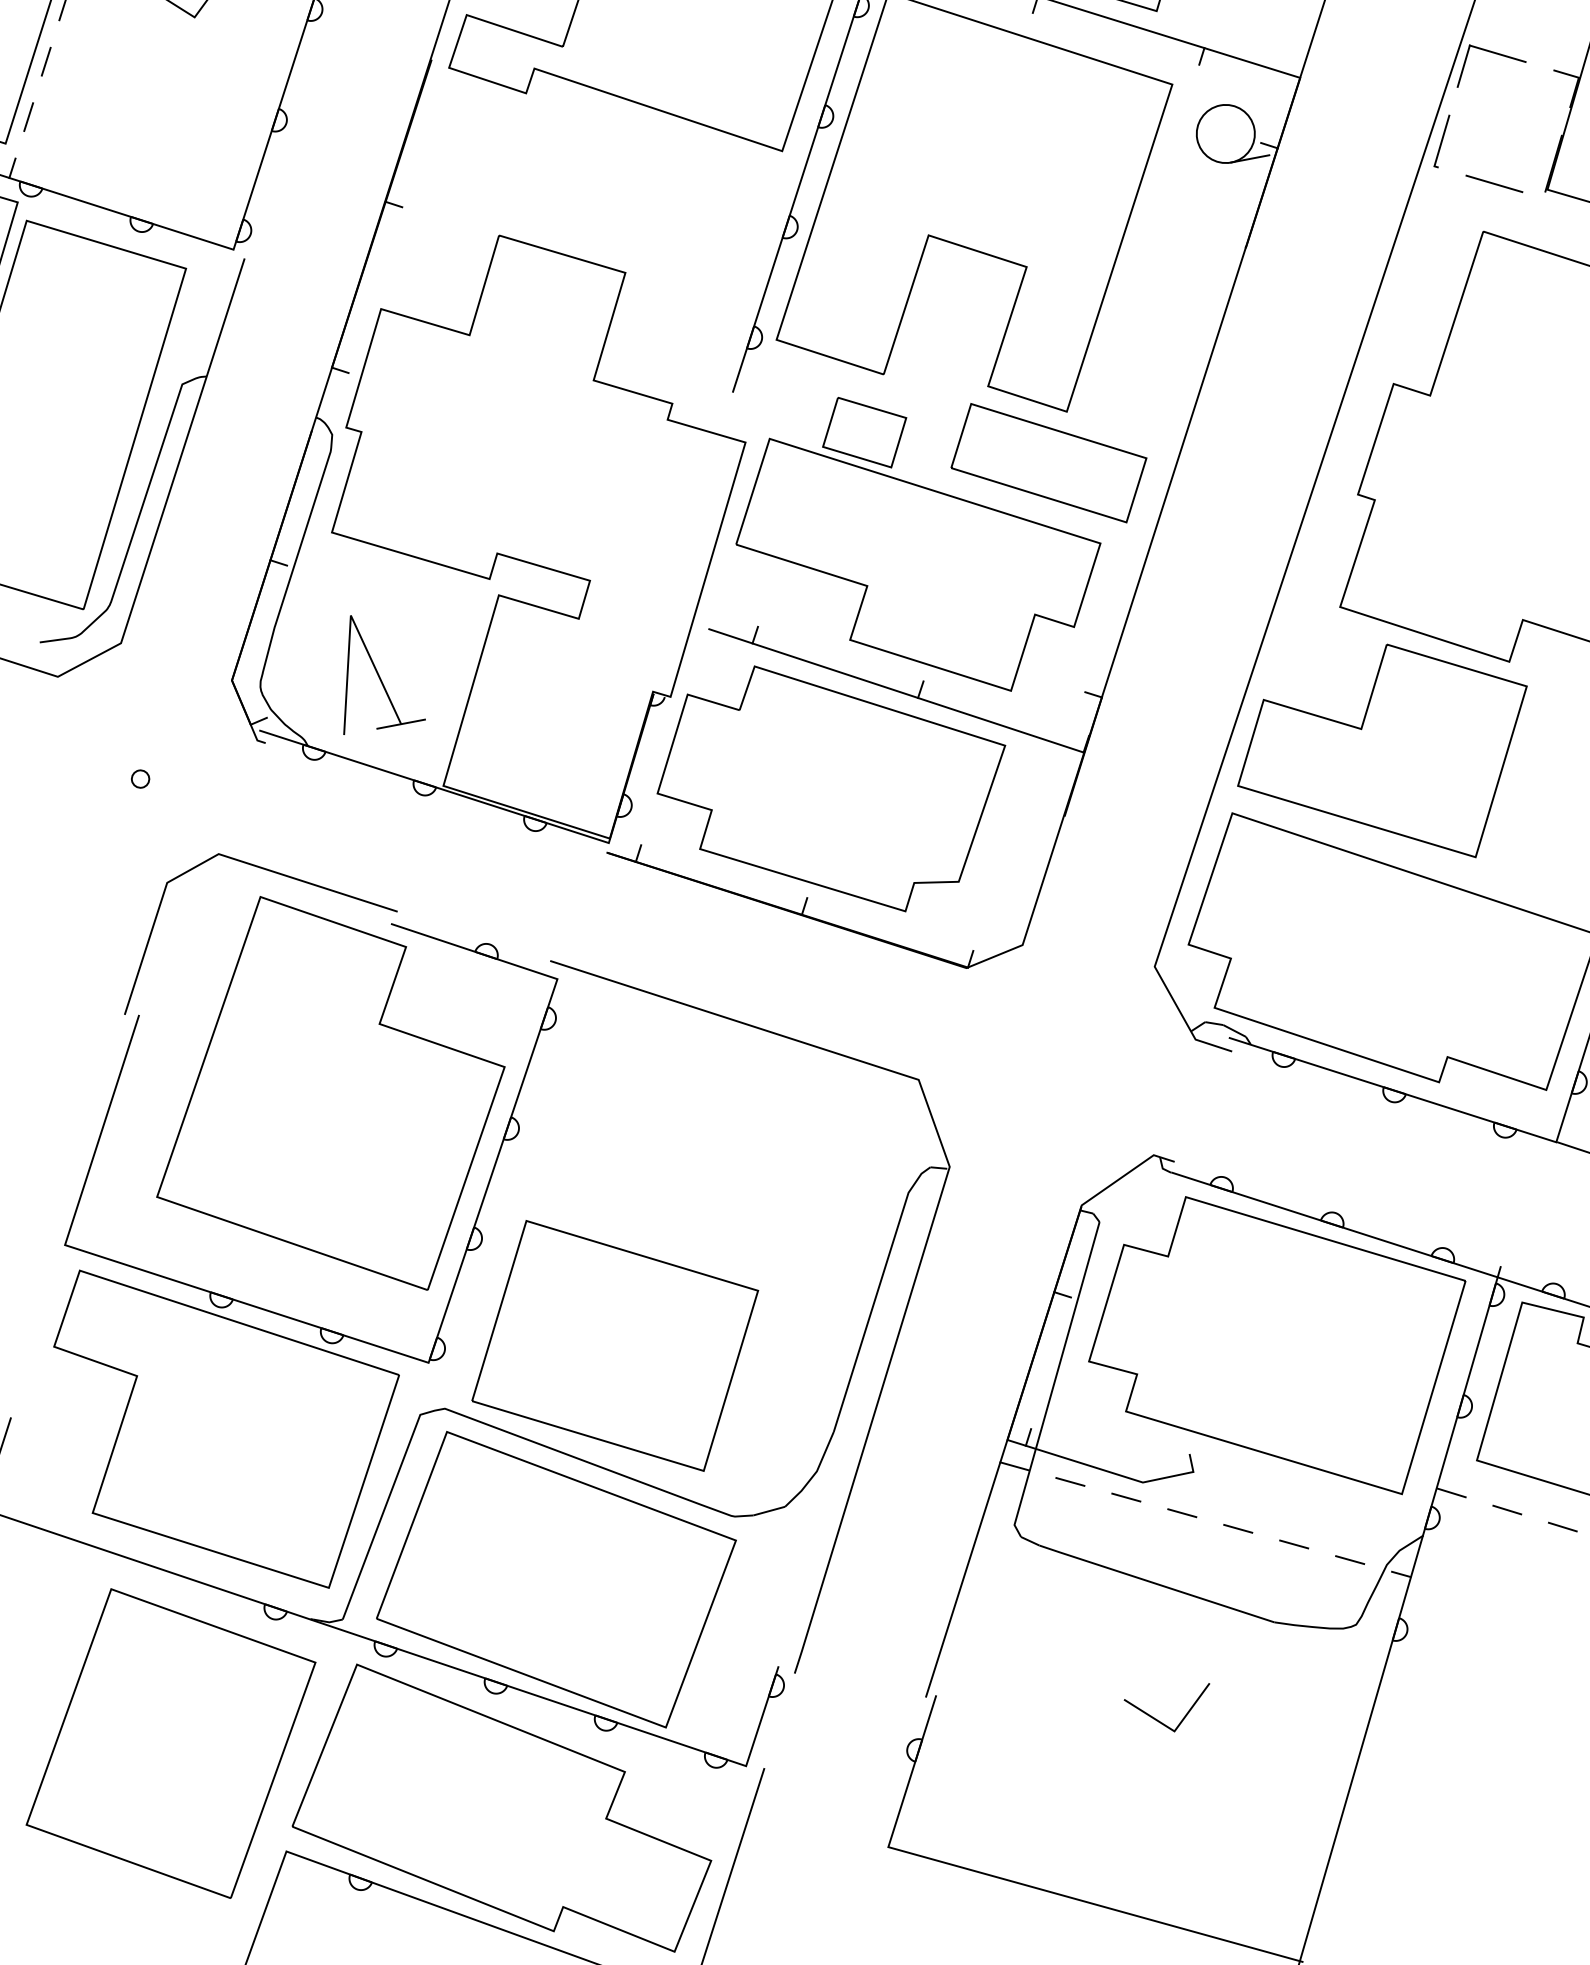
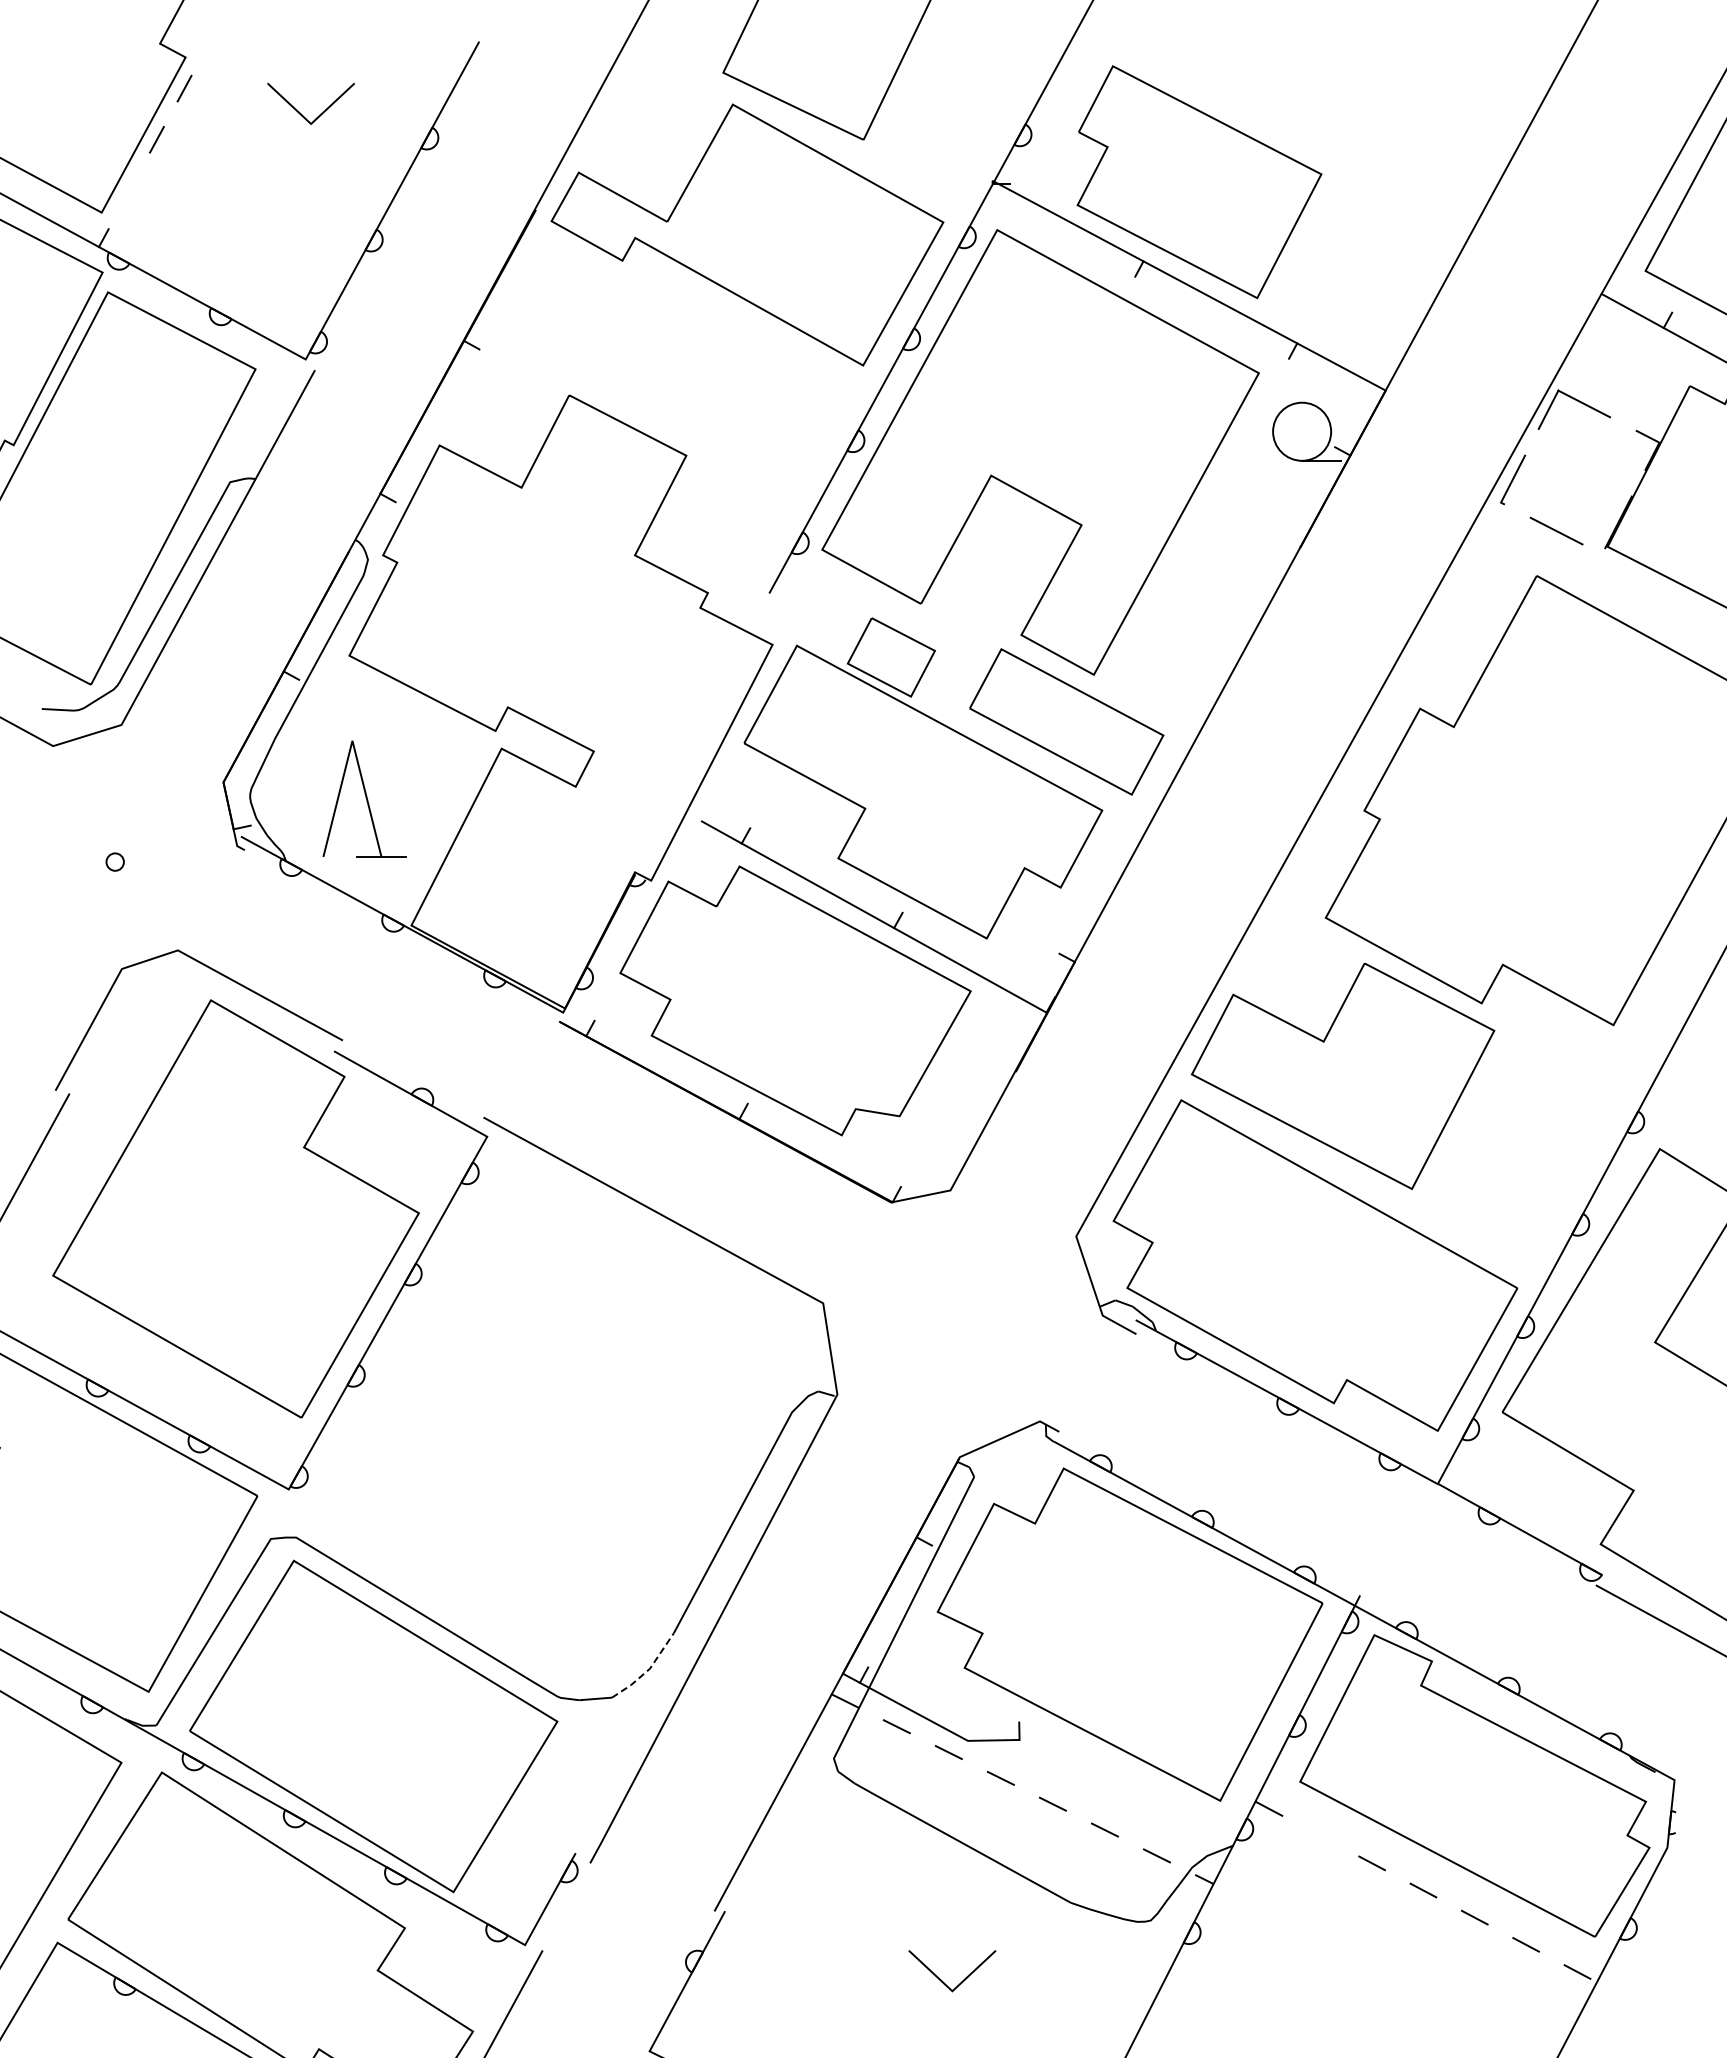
line: (28, 116) -> (129, 190), removed
part: (614, 1345) -> (474, 1507), removed
line: (815, 1473) -> (648, 1670), solid -> dashed
line: (1506, 1509) -> (1320, 1835), removed

